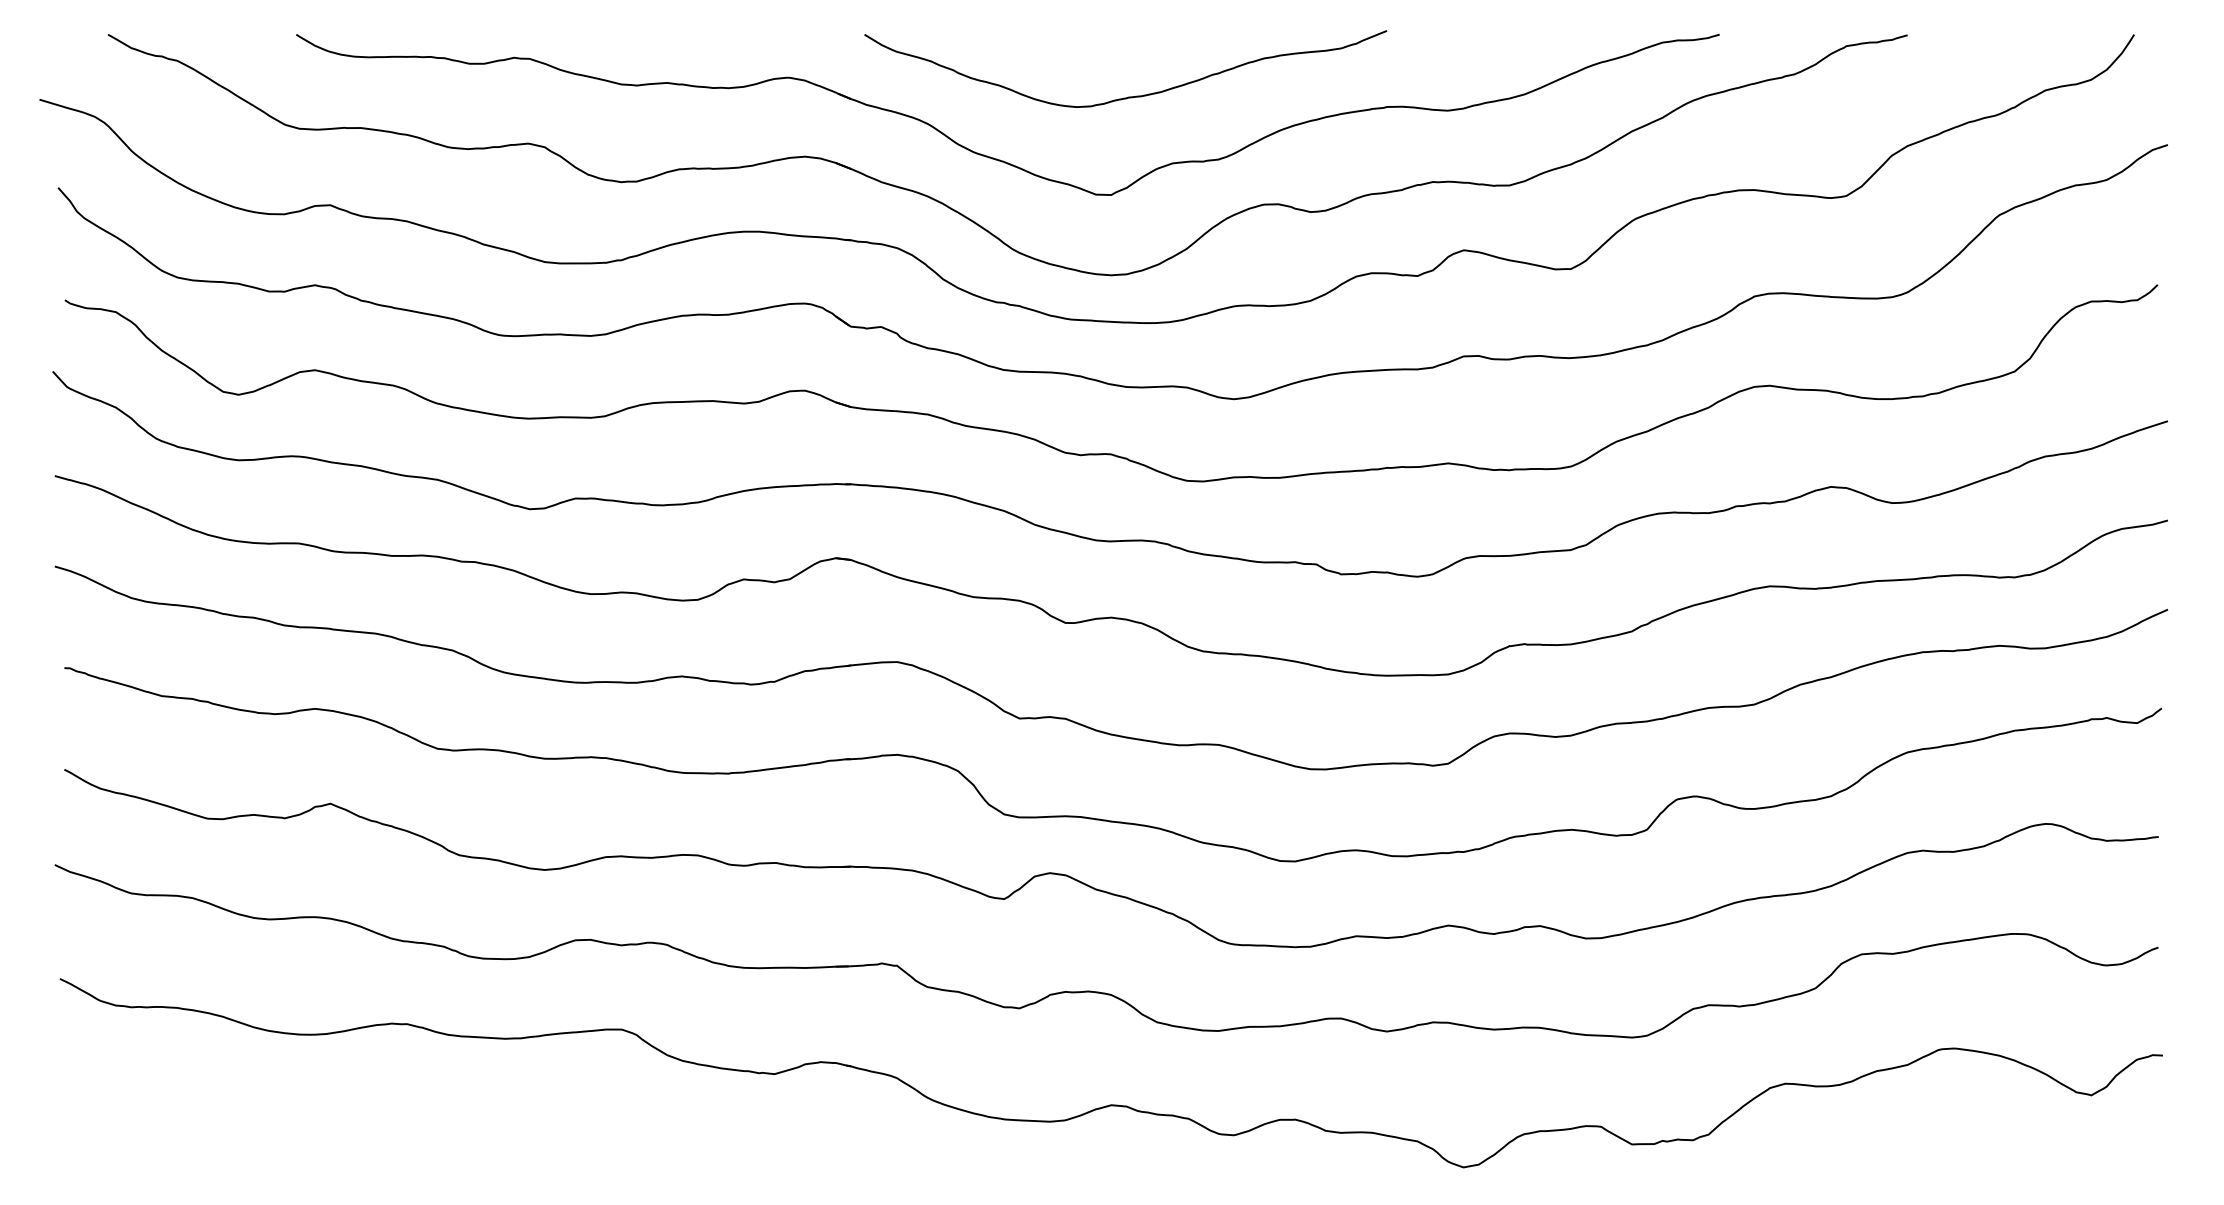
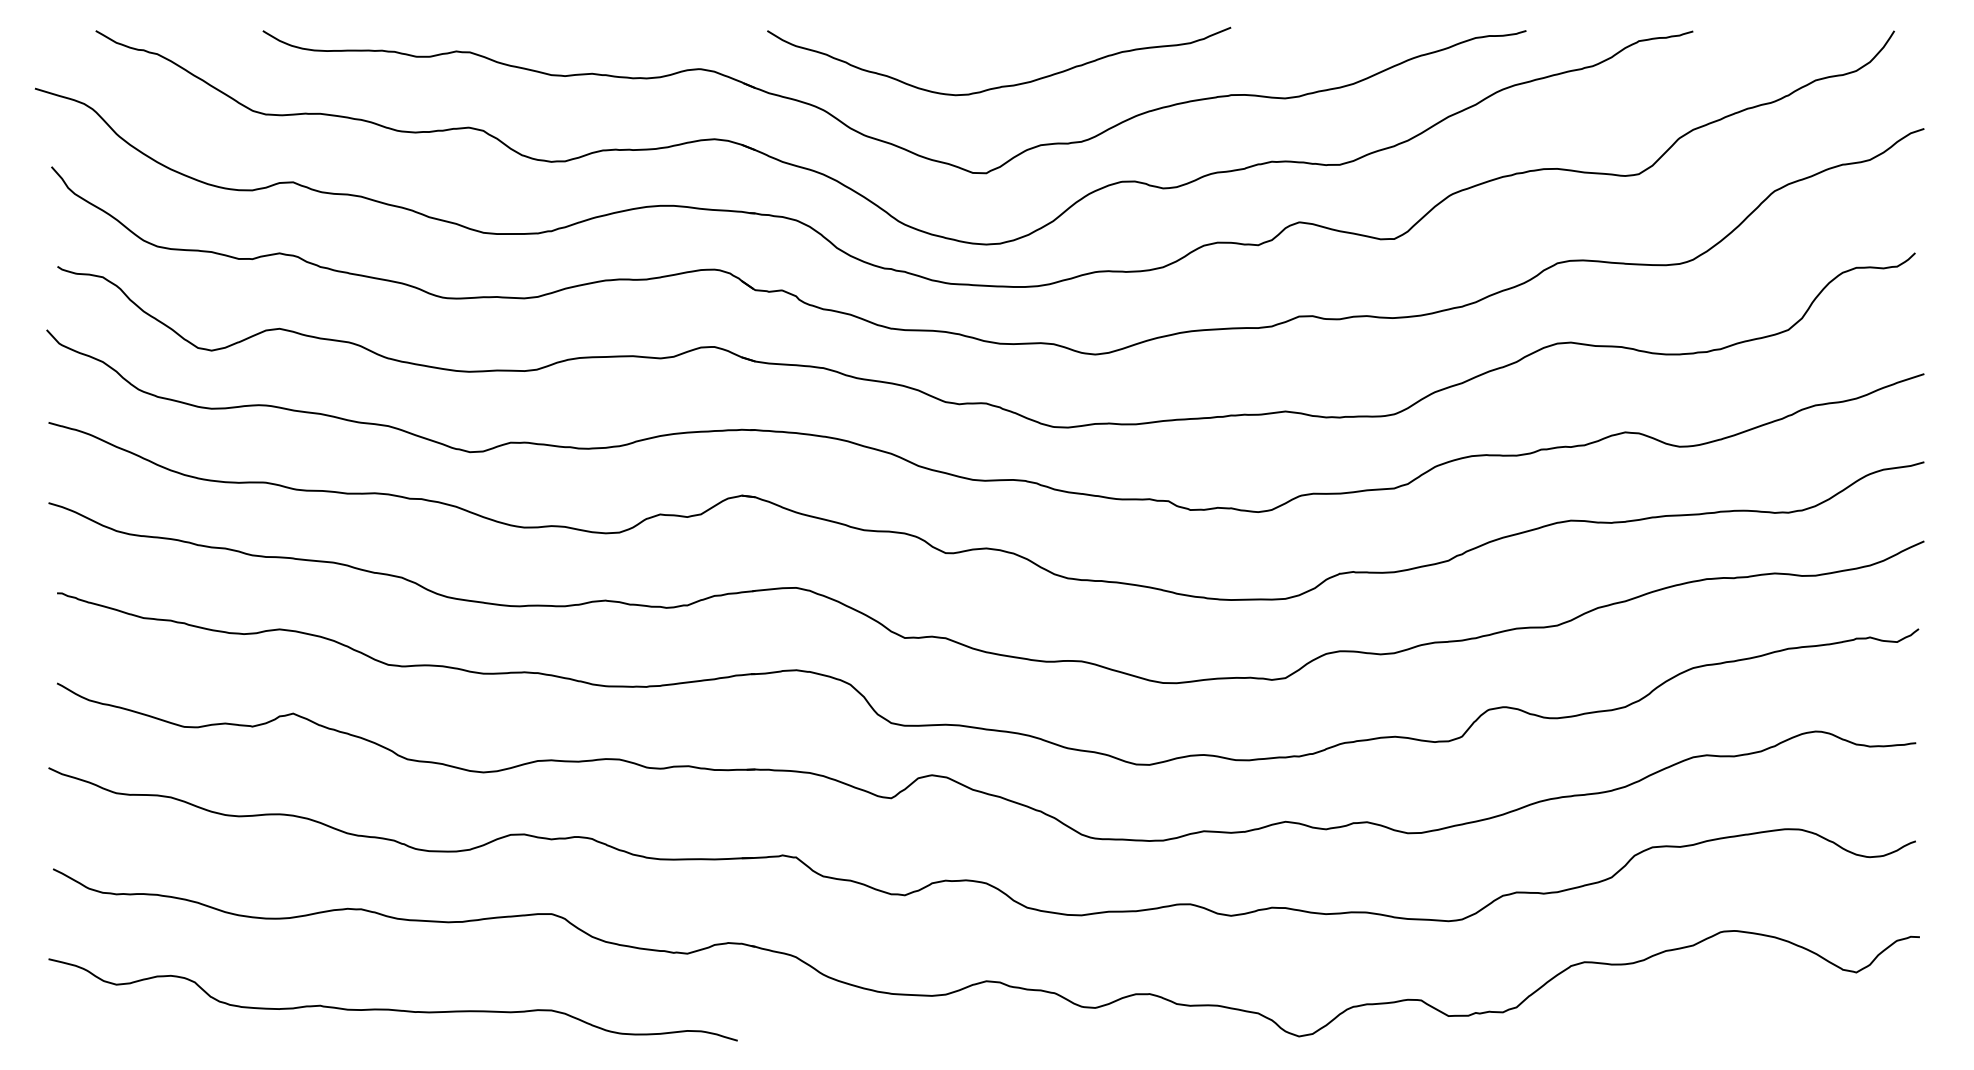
curve: (442, 1136) -> (392, 1009), added

